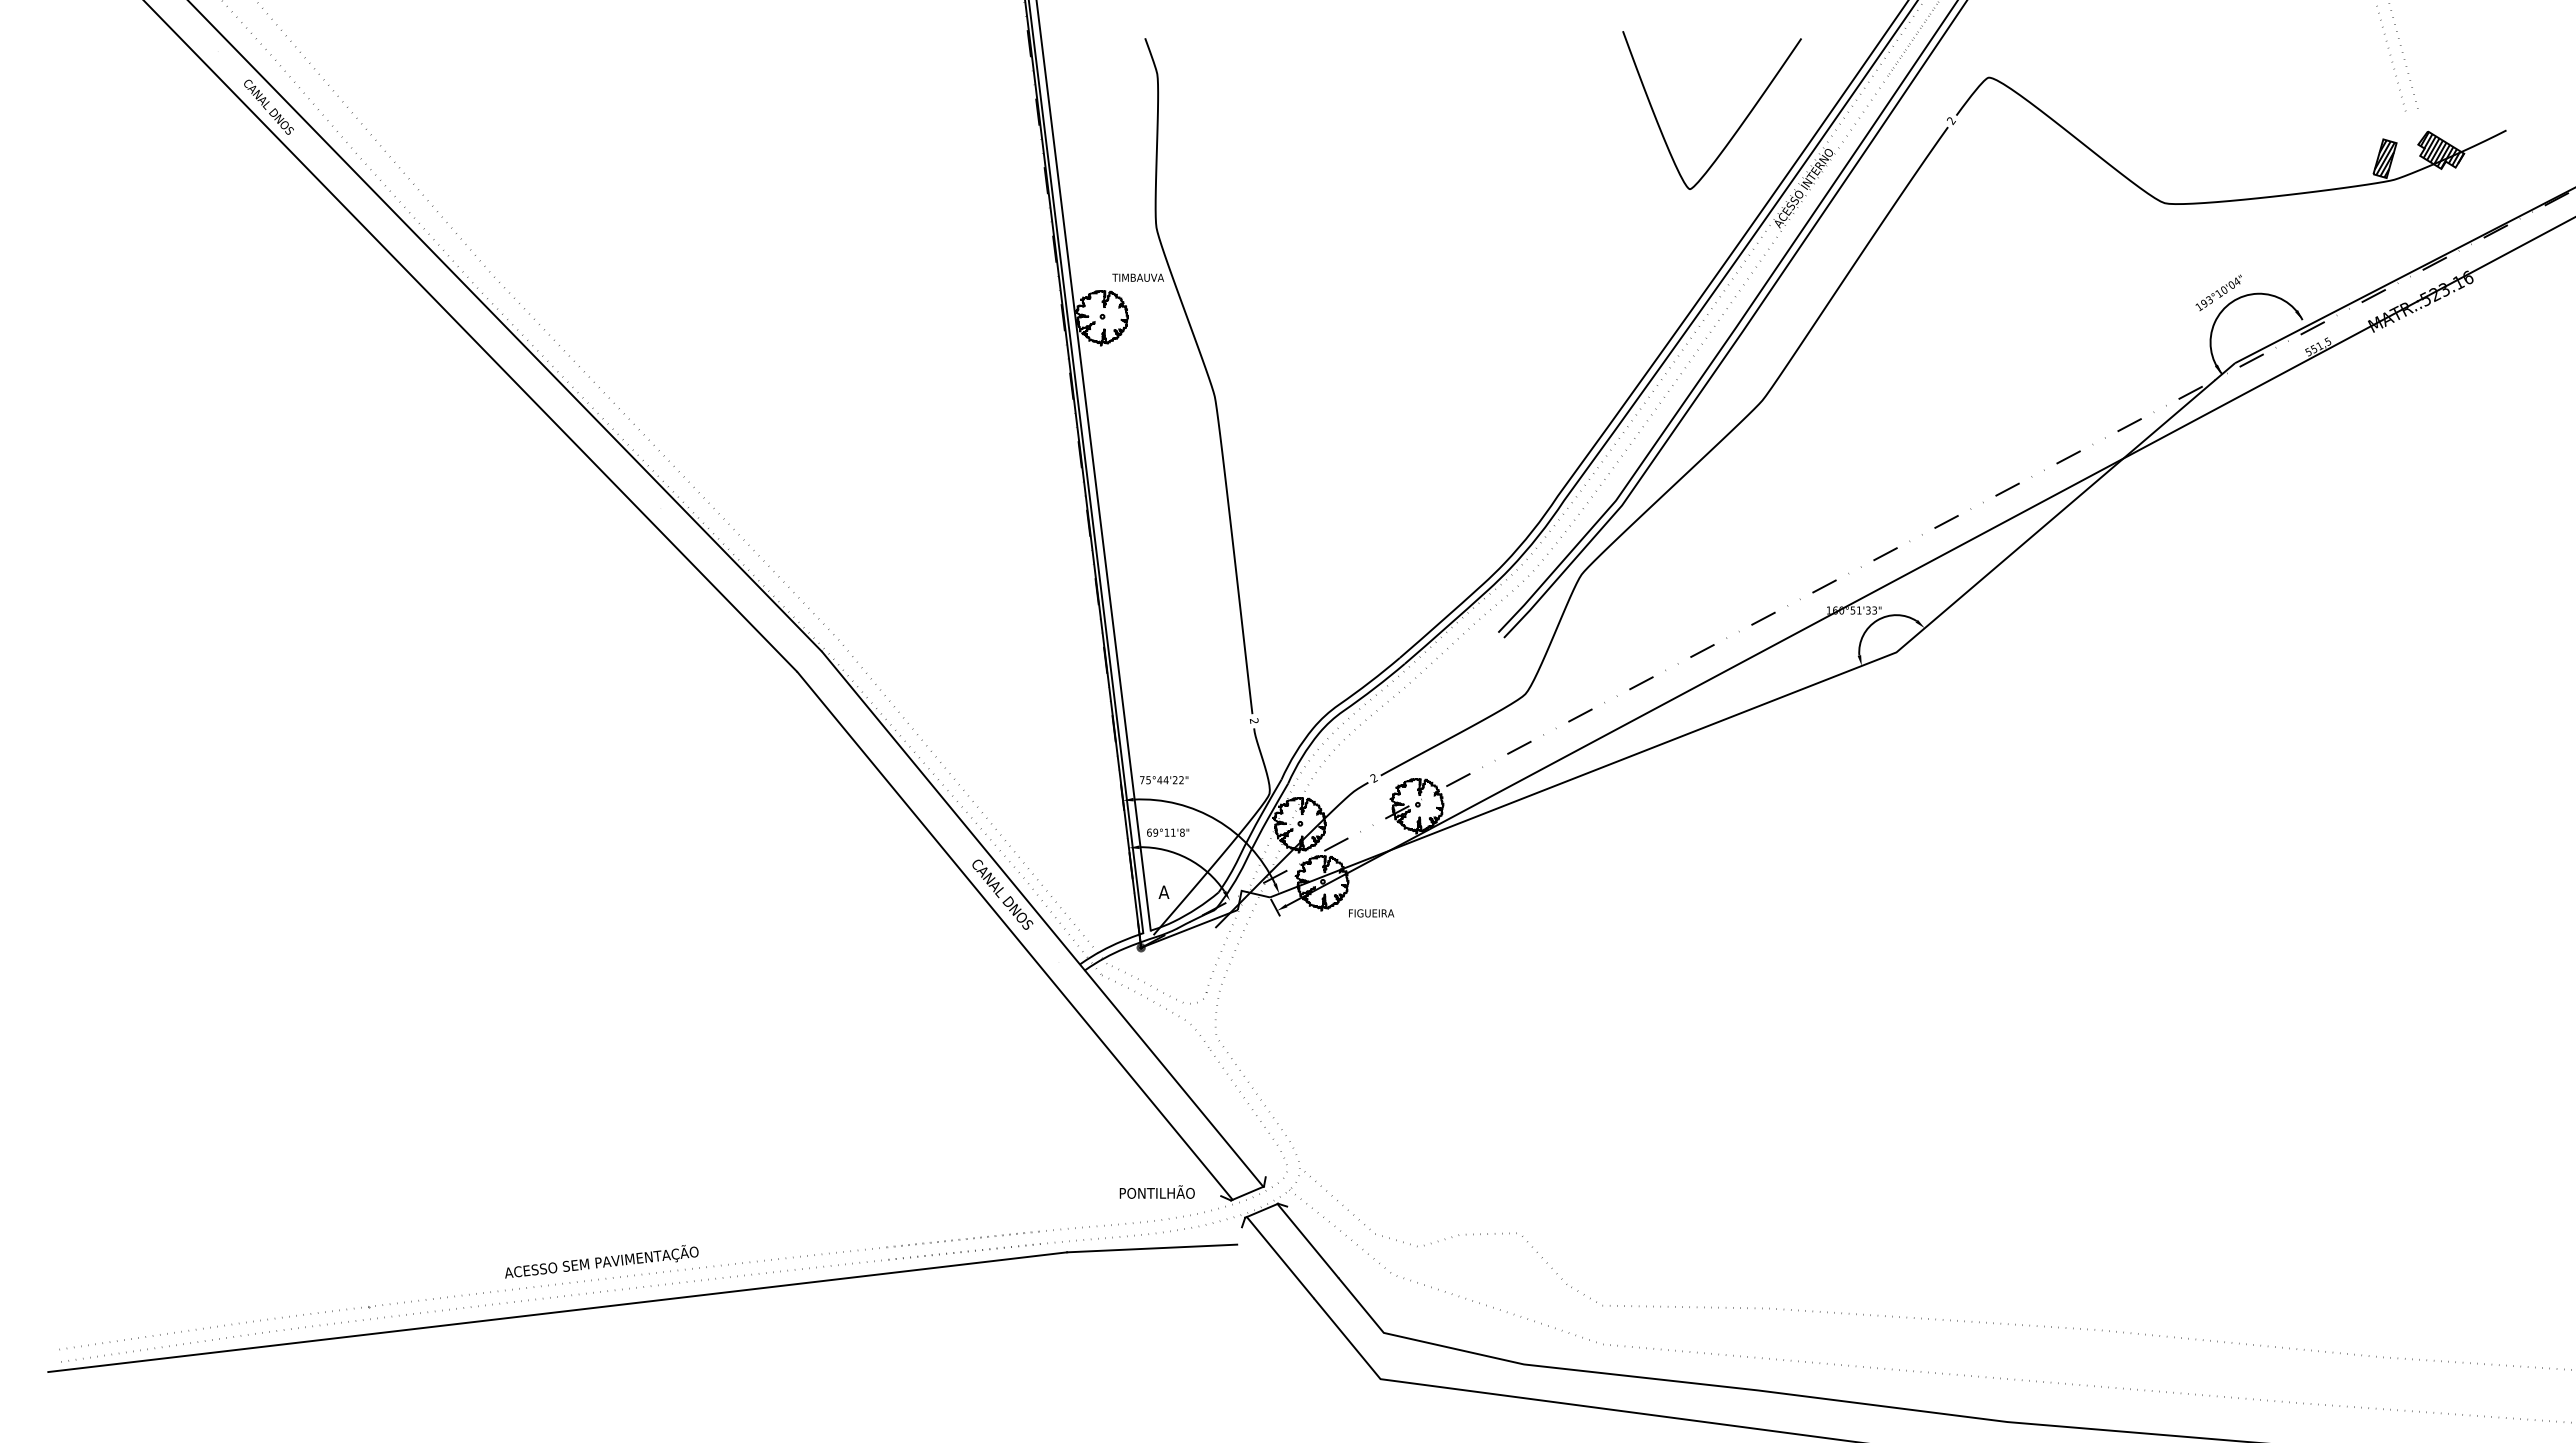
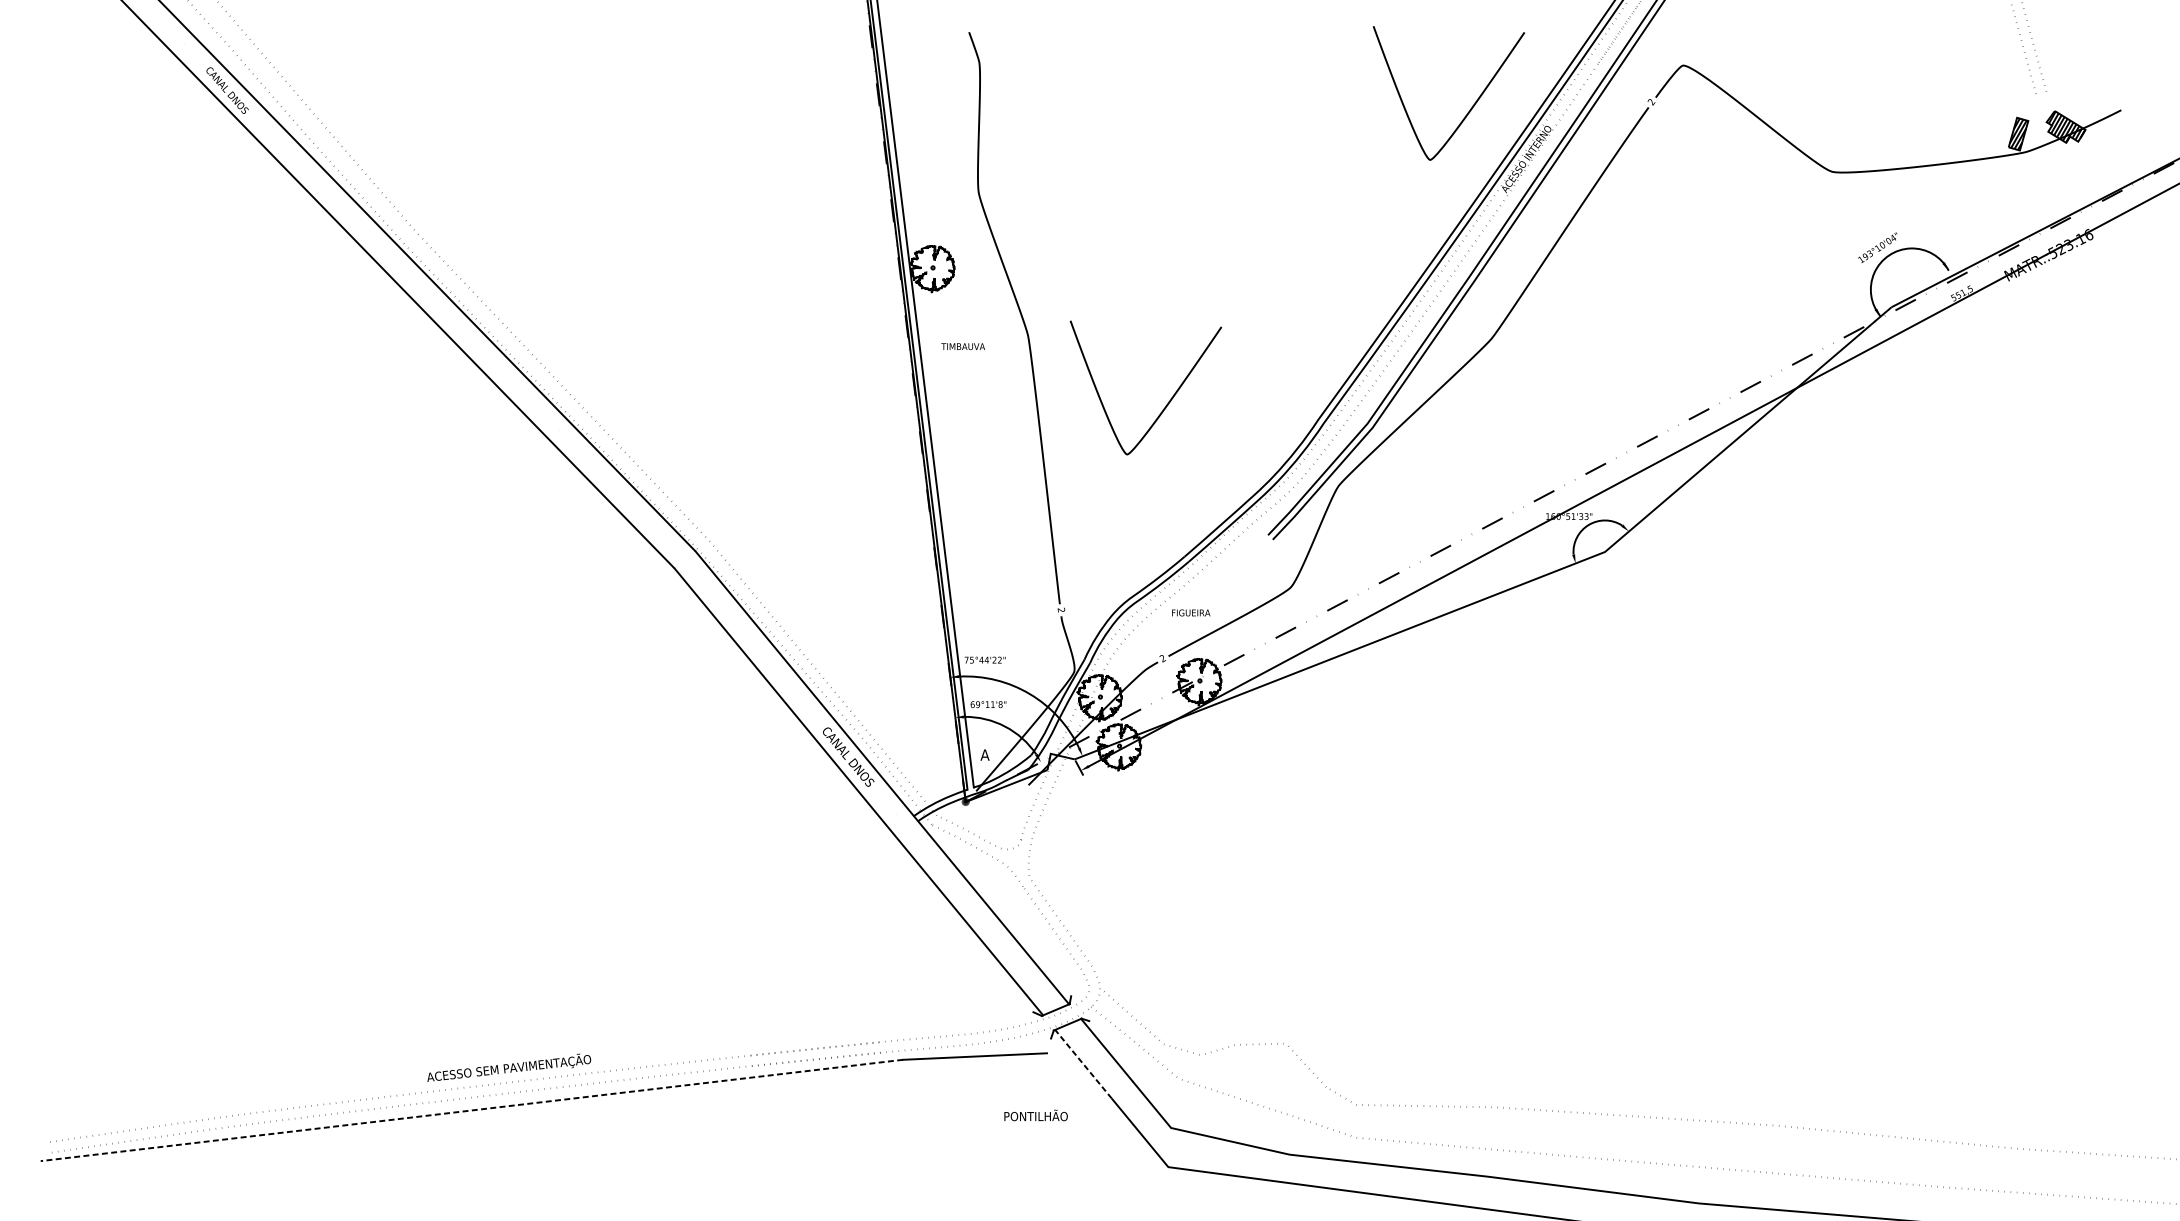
text: (1137, 277) -> (962, 346), moved
curve: (1379, 476) -> (1167, 403), added
text: (1371, 913) -> (1191, 613), moved
text: (1156, 1191) -> (1035, 1114), moved
line: (1280, 1257) -> (1083, 1064), solid -> dashed
line: (557, 1312) -> (471, 1110), solid -> dashed

